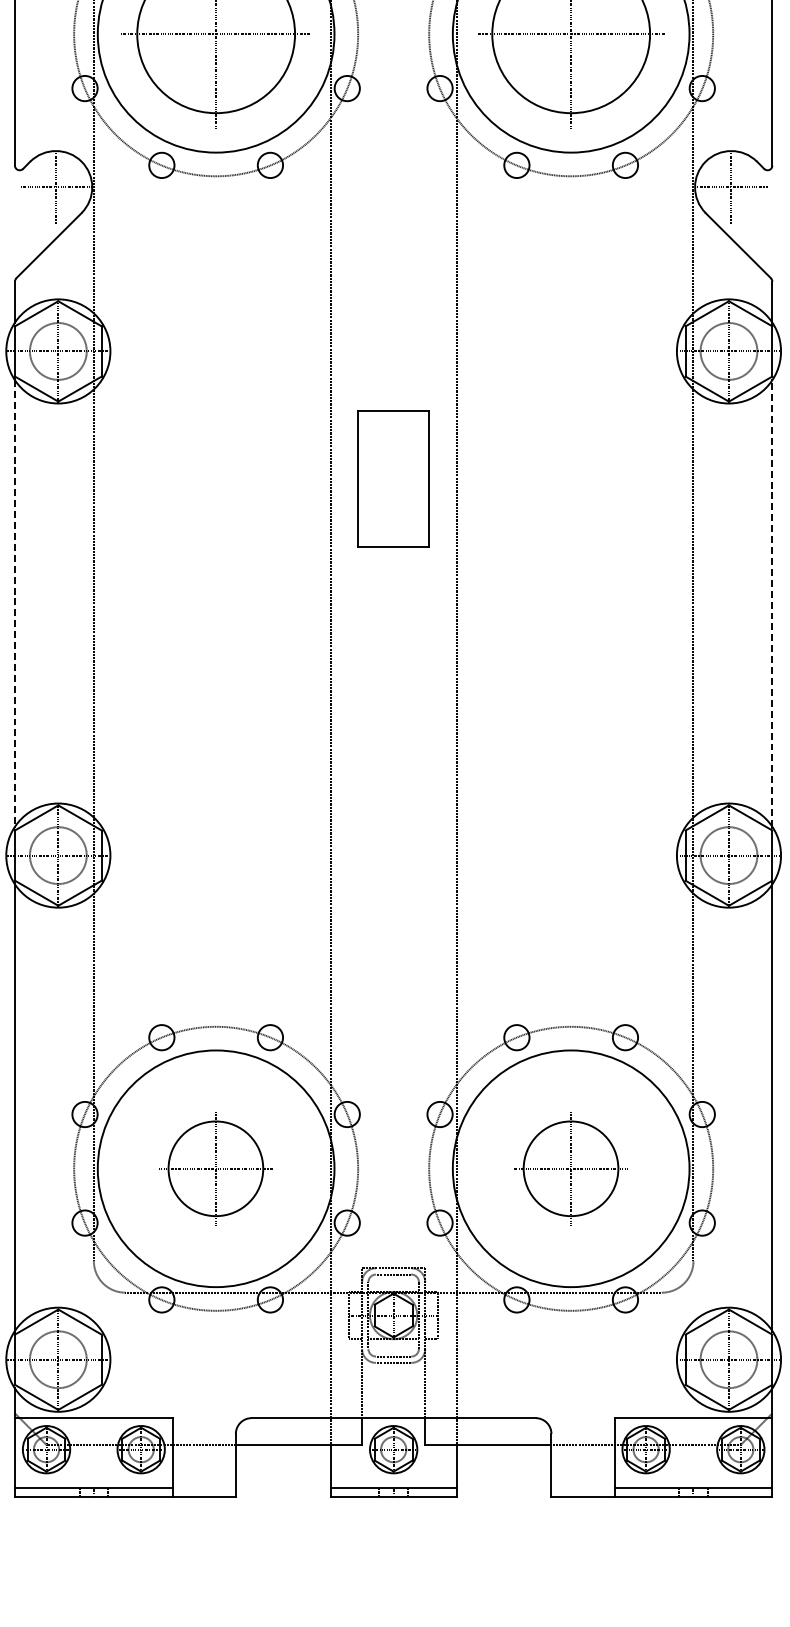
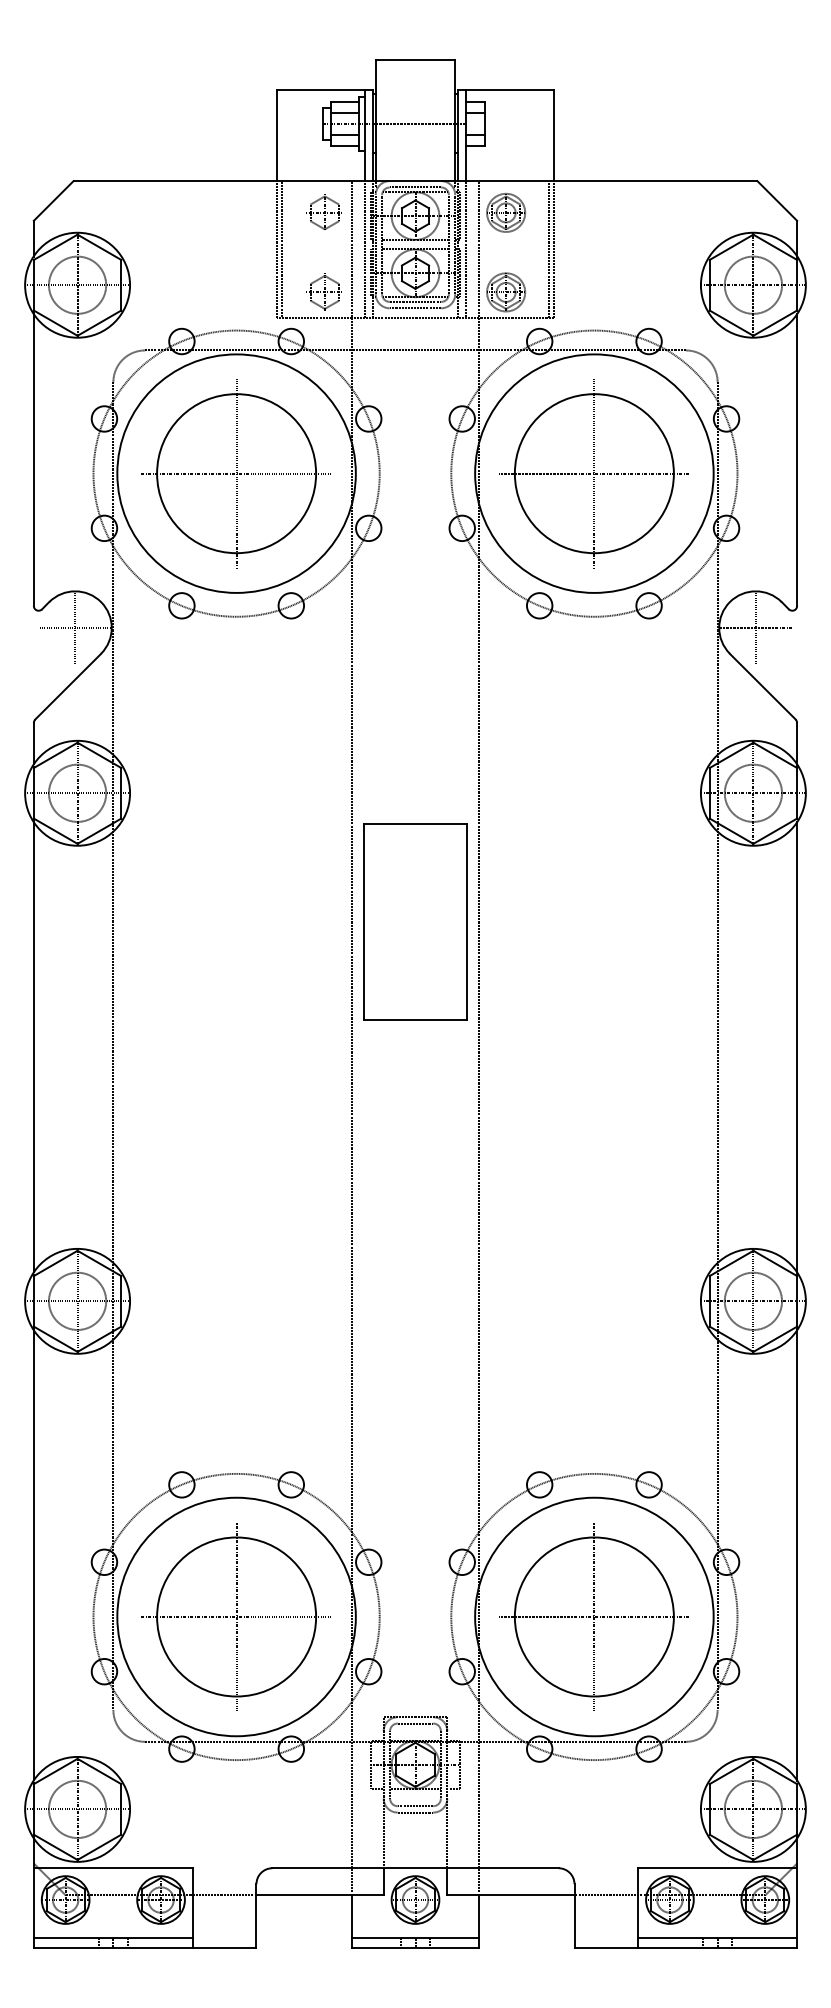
part: (393, 478) -> (415, 921), size x1.43
line: (772, 602) -> (797, 1046), dashed -> solid
line: (14, 603) -> (33, 1047), dashed -> solid
part: (215, 1168) -> (235, 1616), size x1.67
part: (570, 1168) -> (593, 1616), size x1.67

